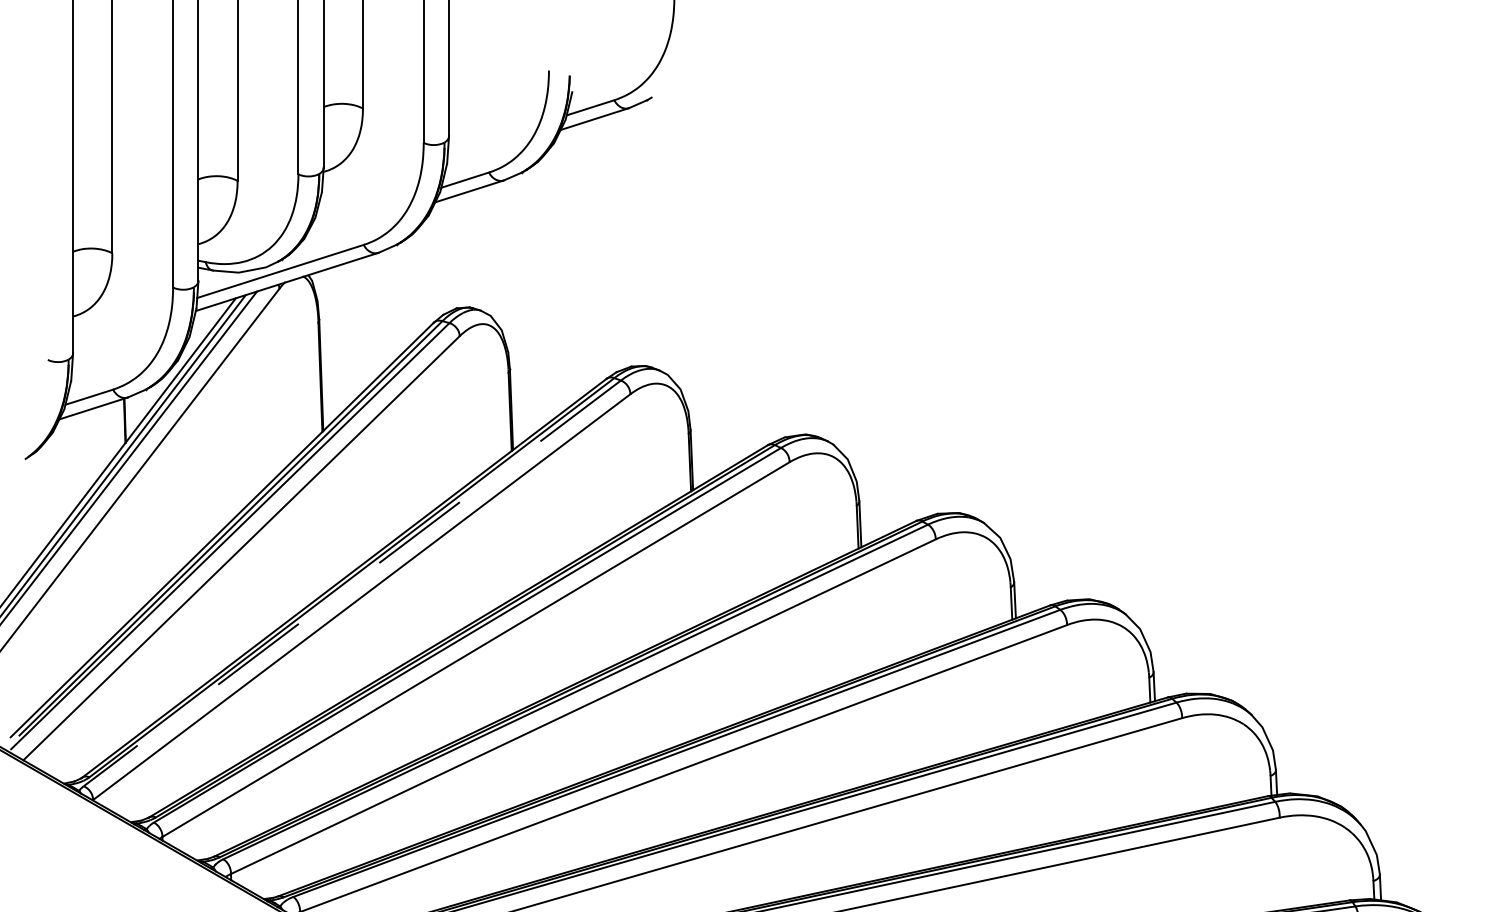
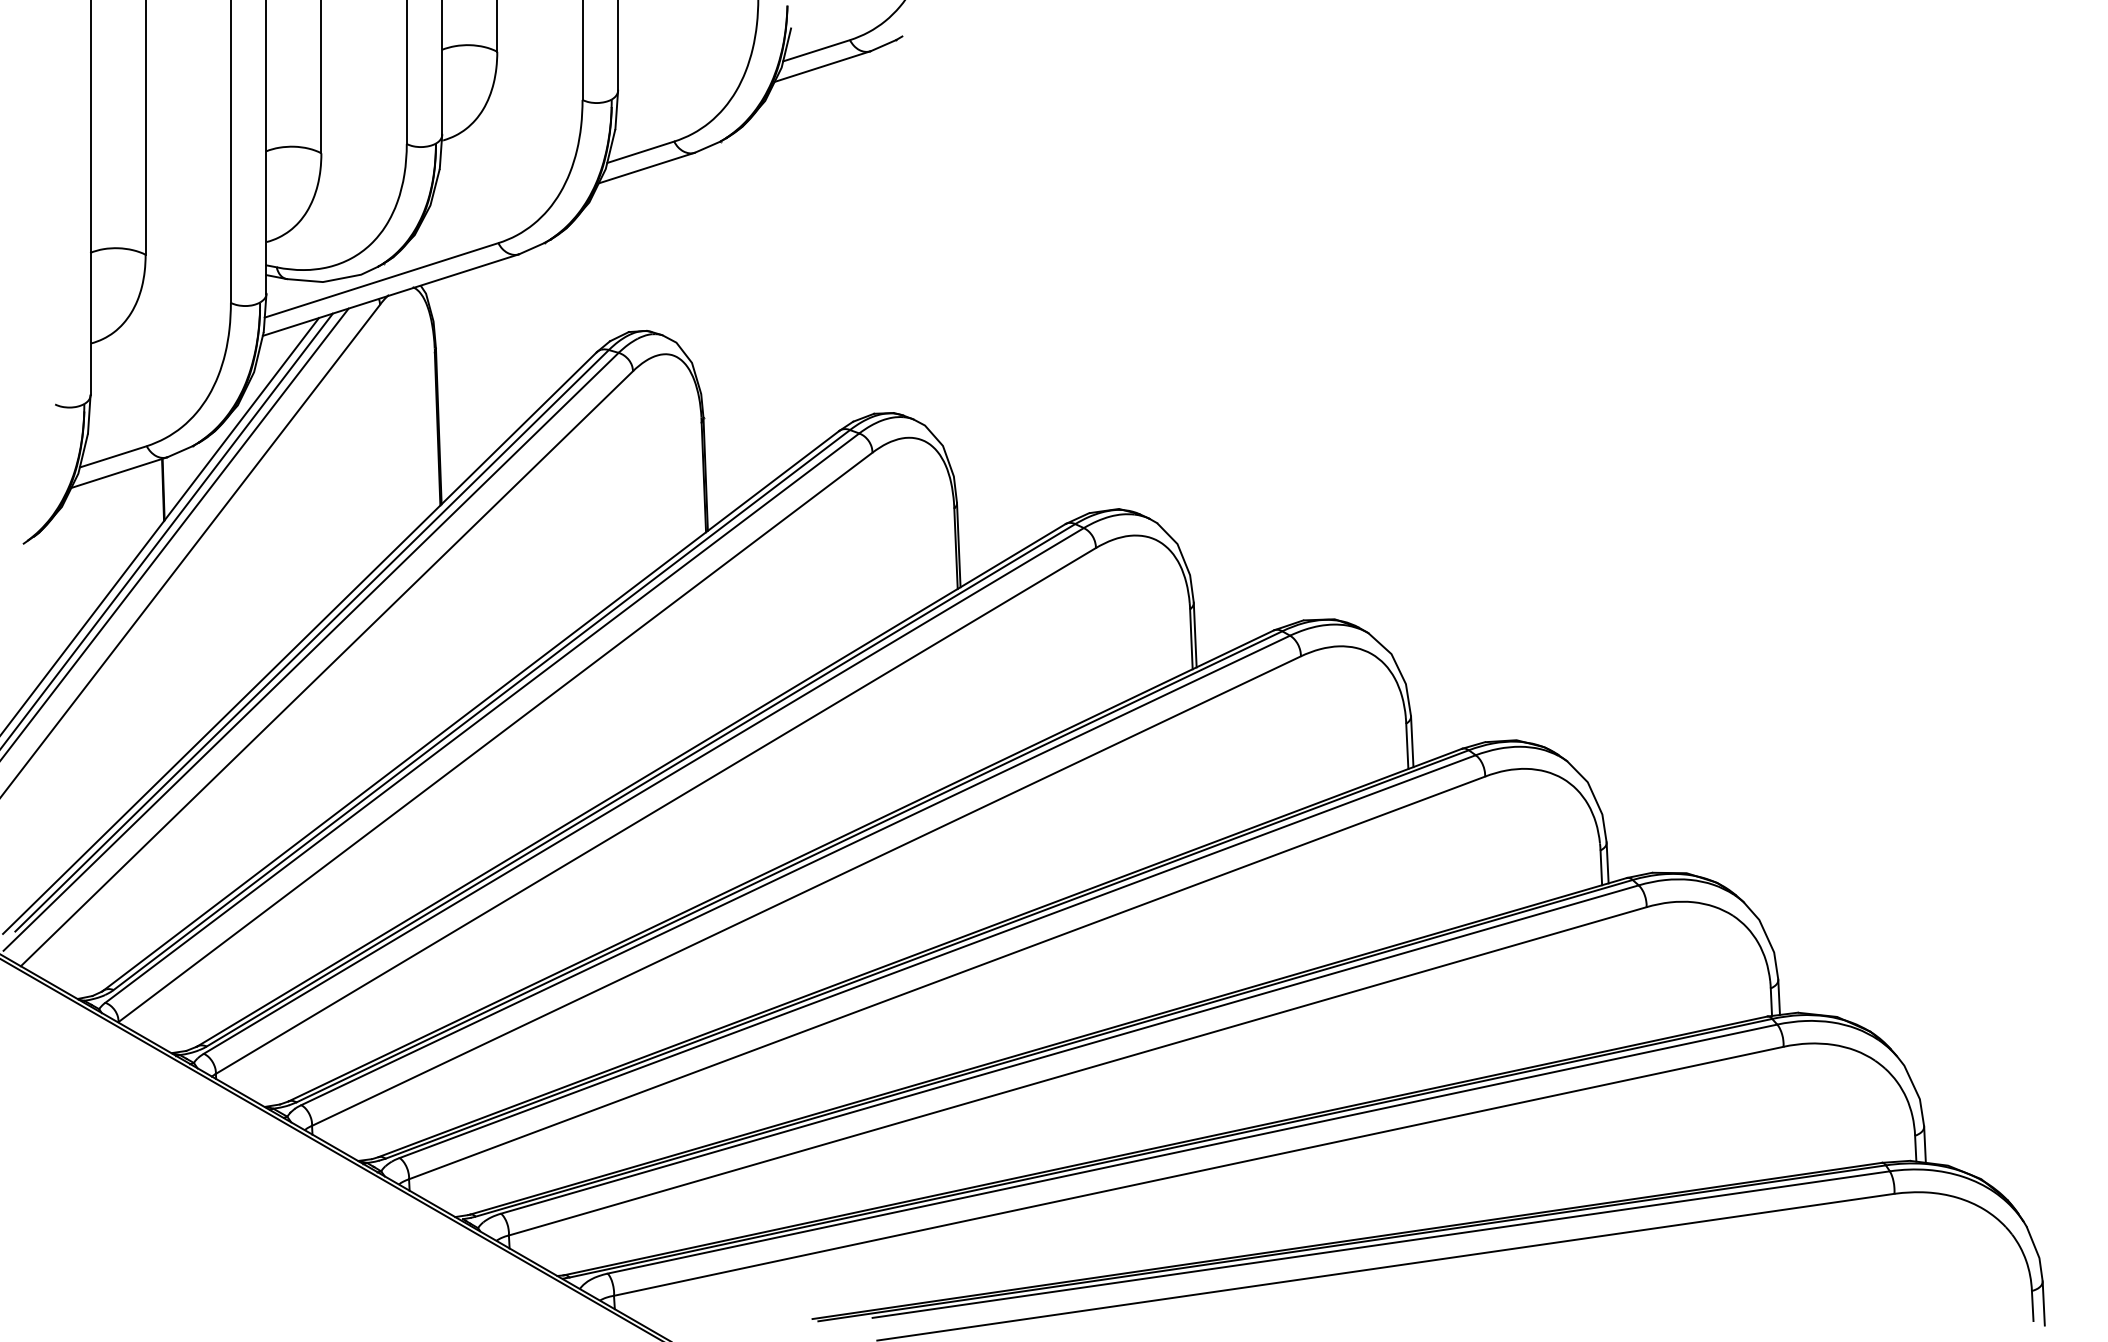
line: (351, 583) -> (481, 718), dashed -> solid

